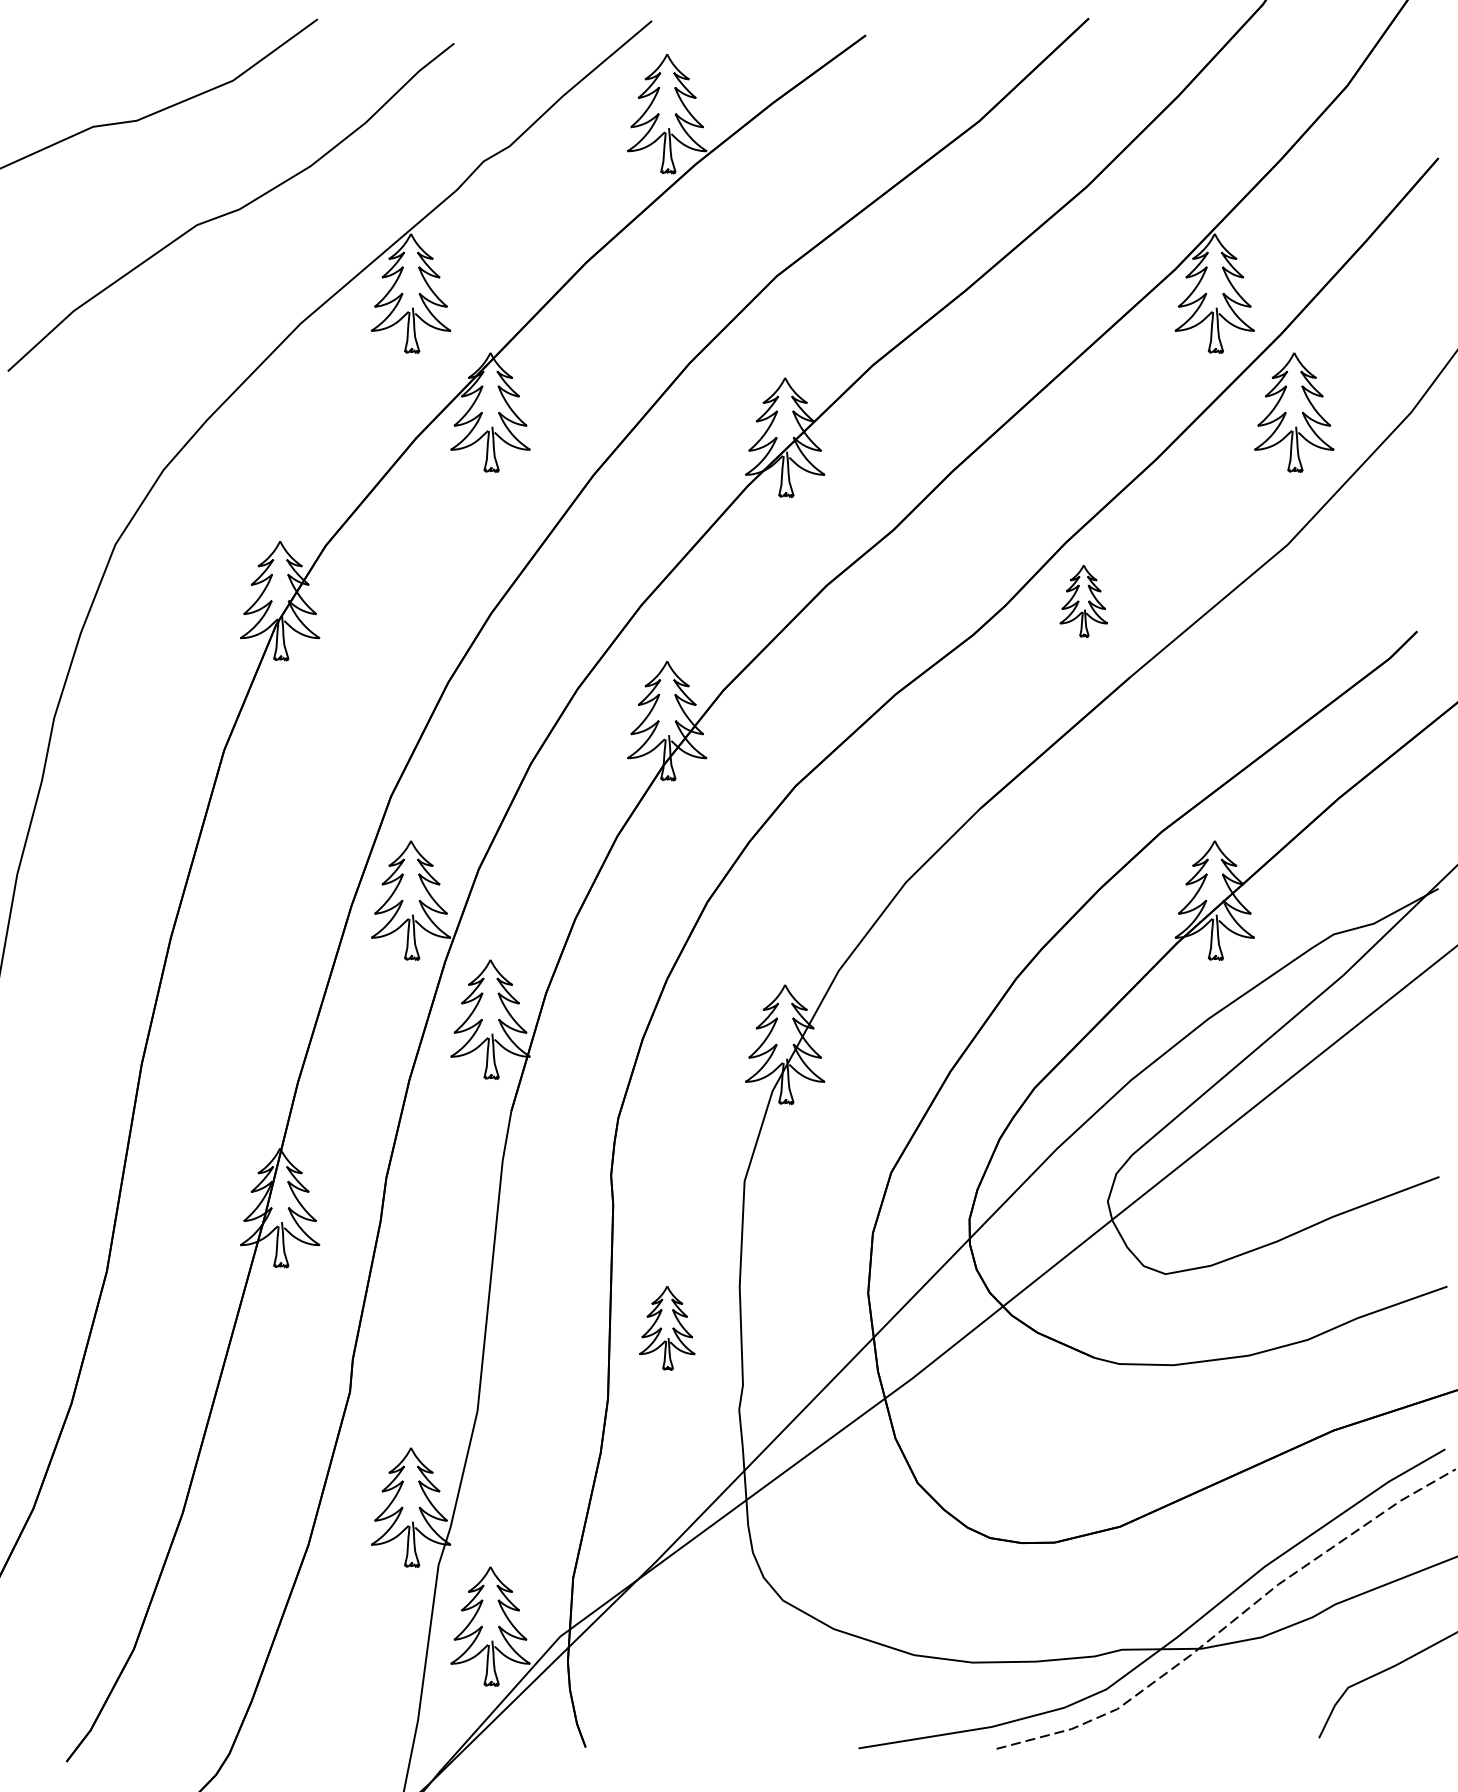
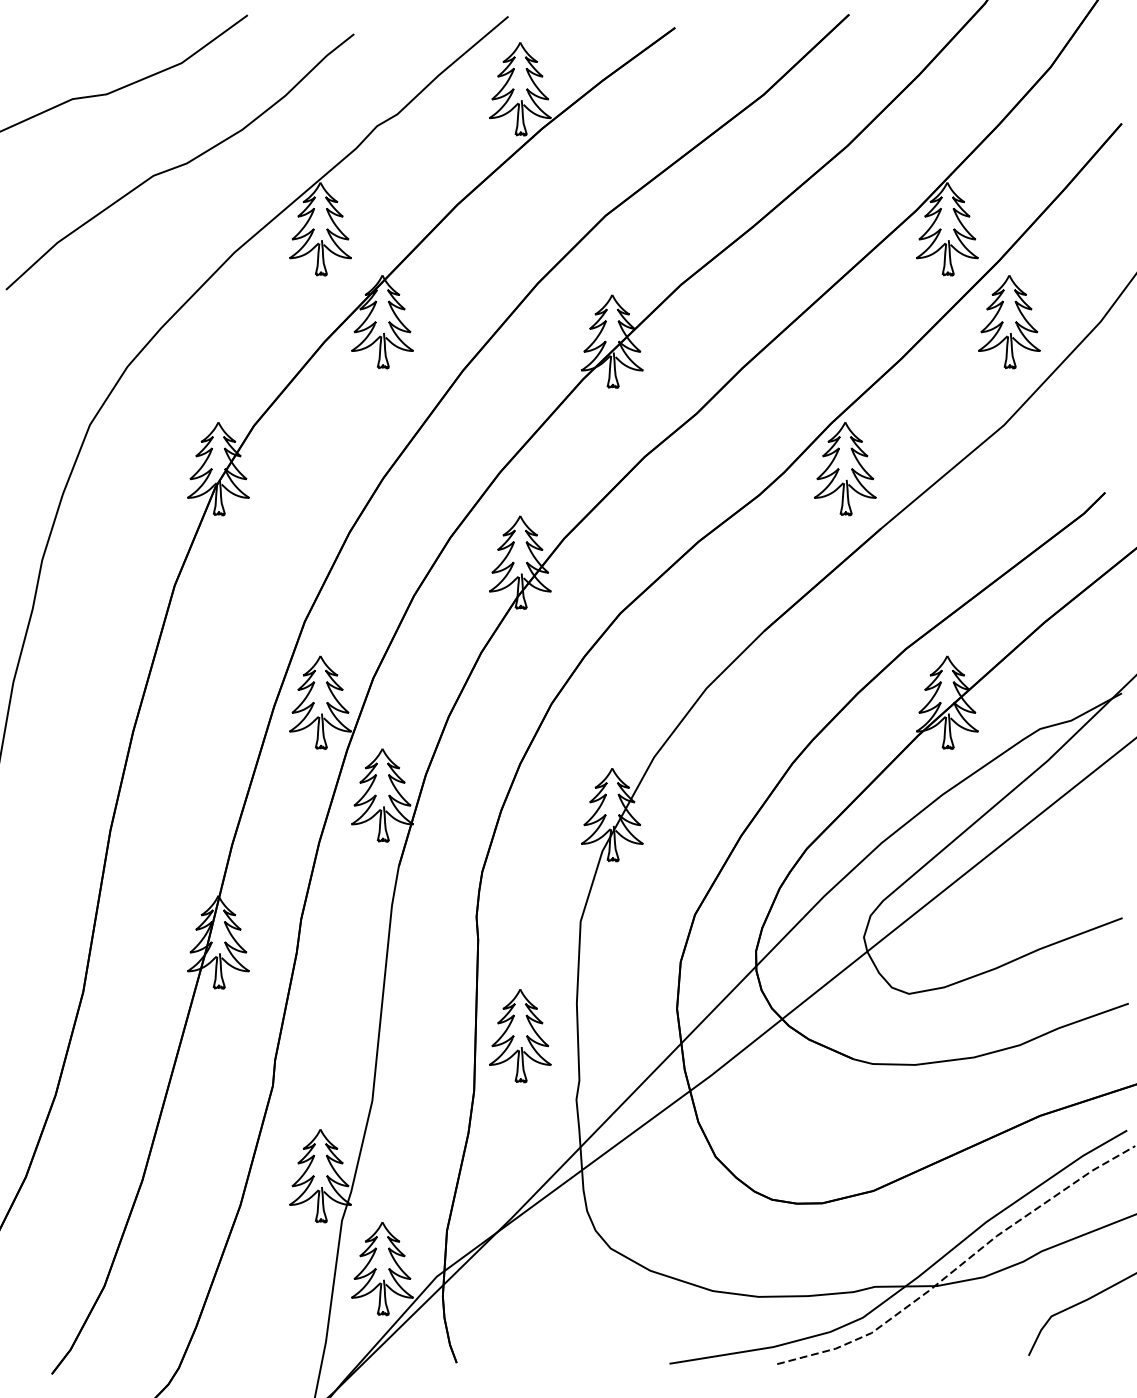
part: (1083, 601) -> (844, 469), size x1.67
part: (667, 1328) -> (520, 1036), size x1.43

